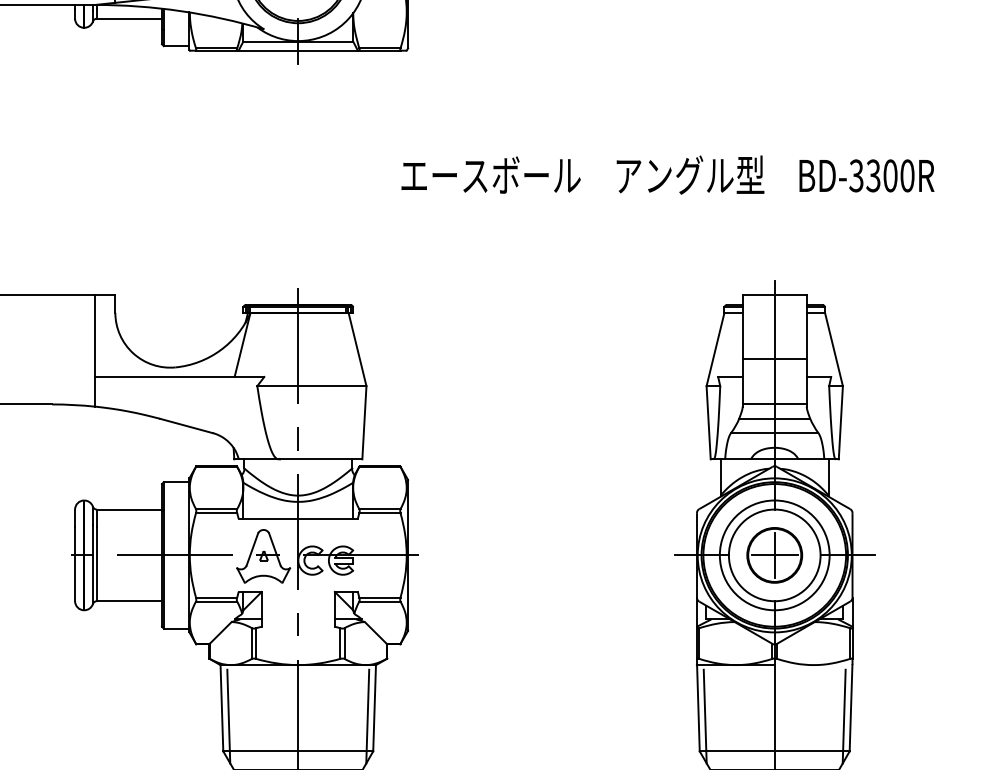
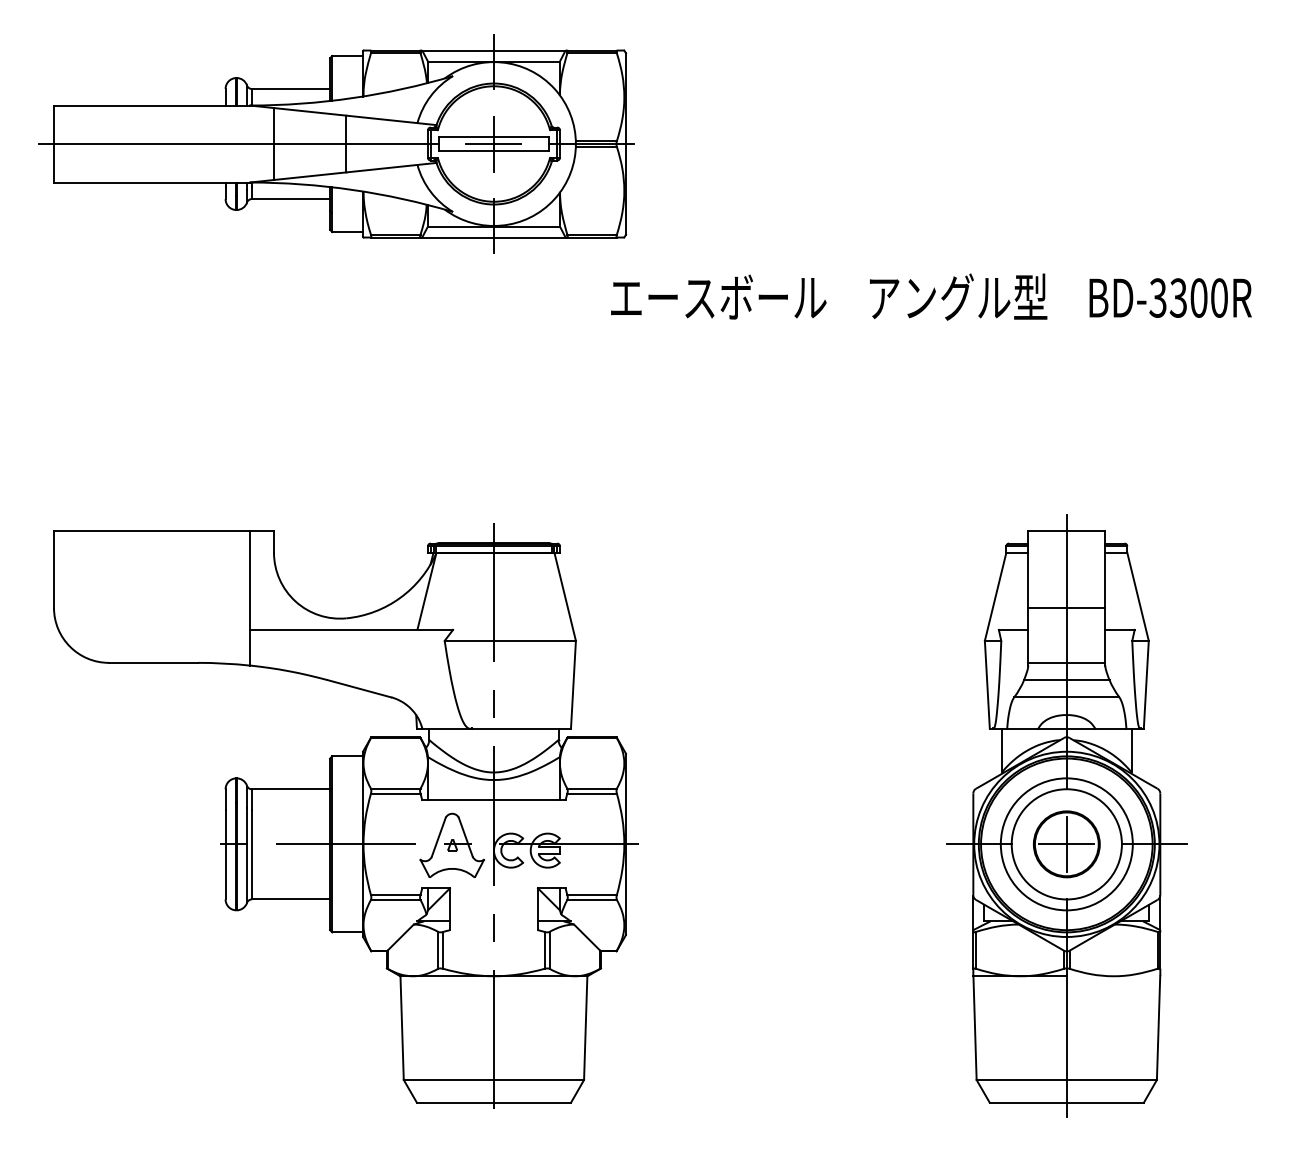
text: (668, 174) -> (931, 296), moved
line: (228, 716) -> (410, 1037), removed
line: (367, 716) -> (577, 1037), removed
line: (704, 716) -> (982, 1037), removed
line: (844, 716) -> (1150, 1037), removed

